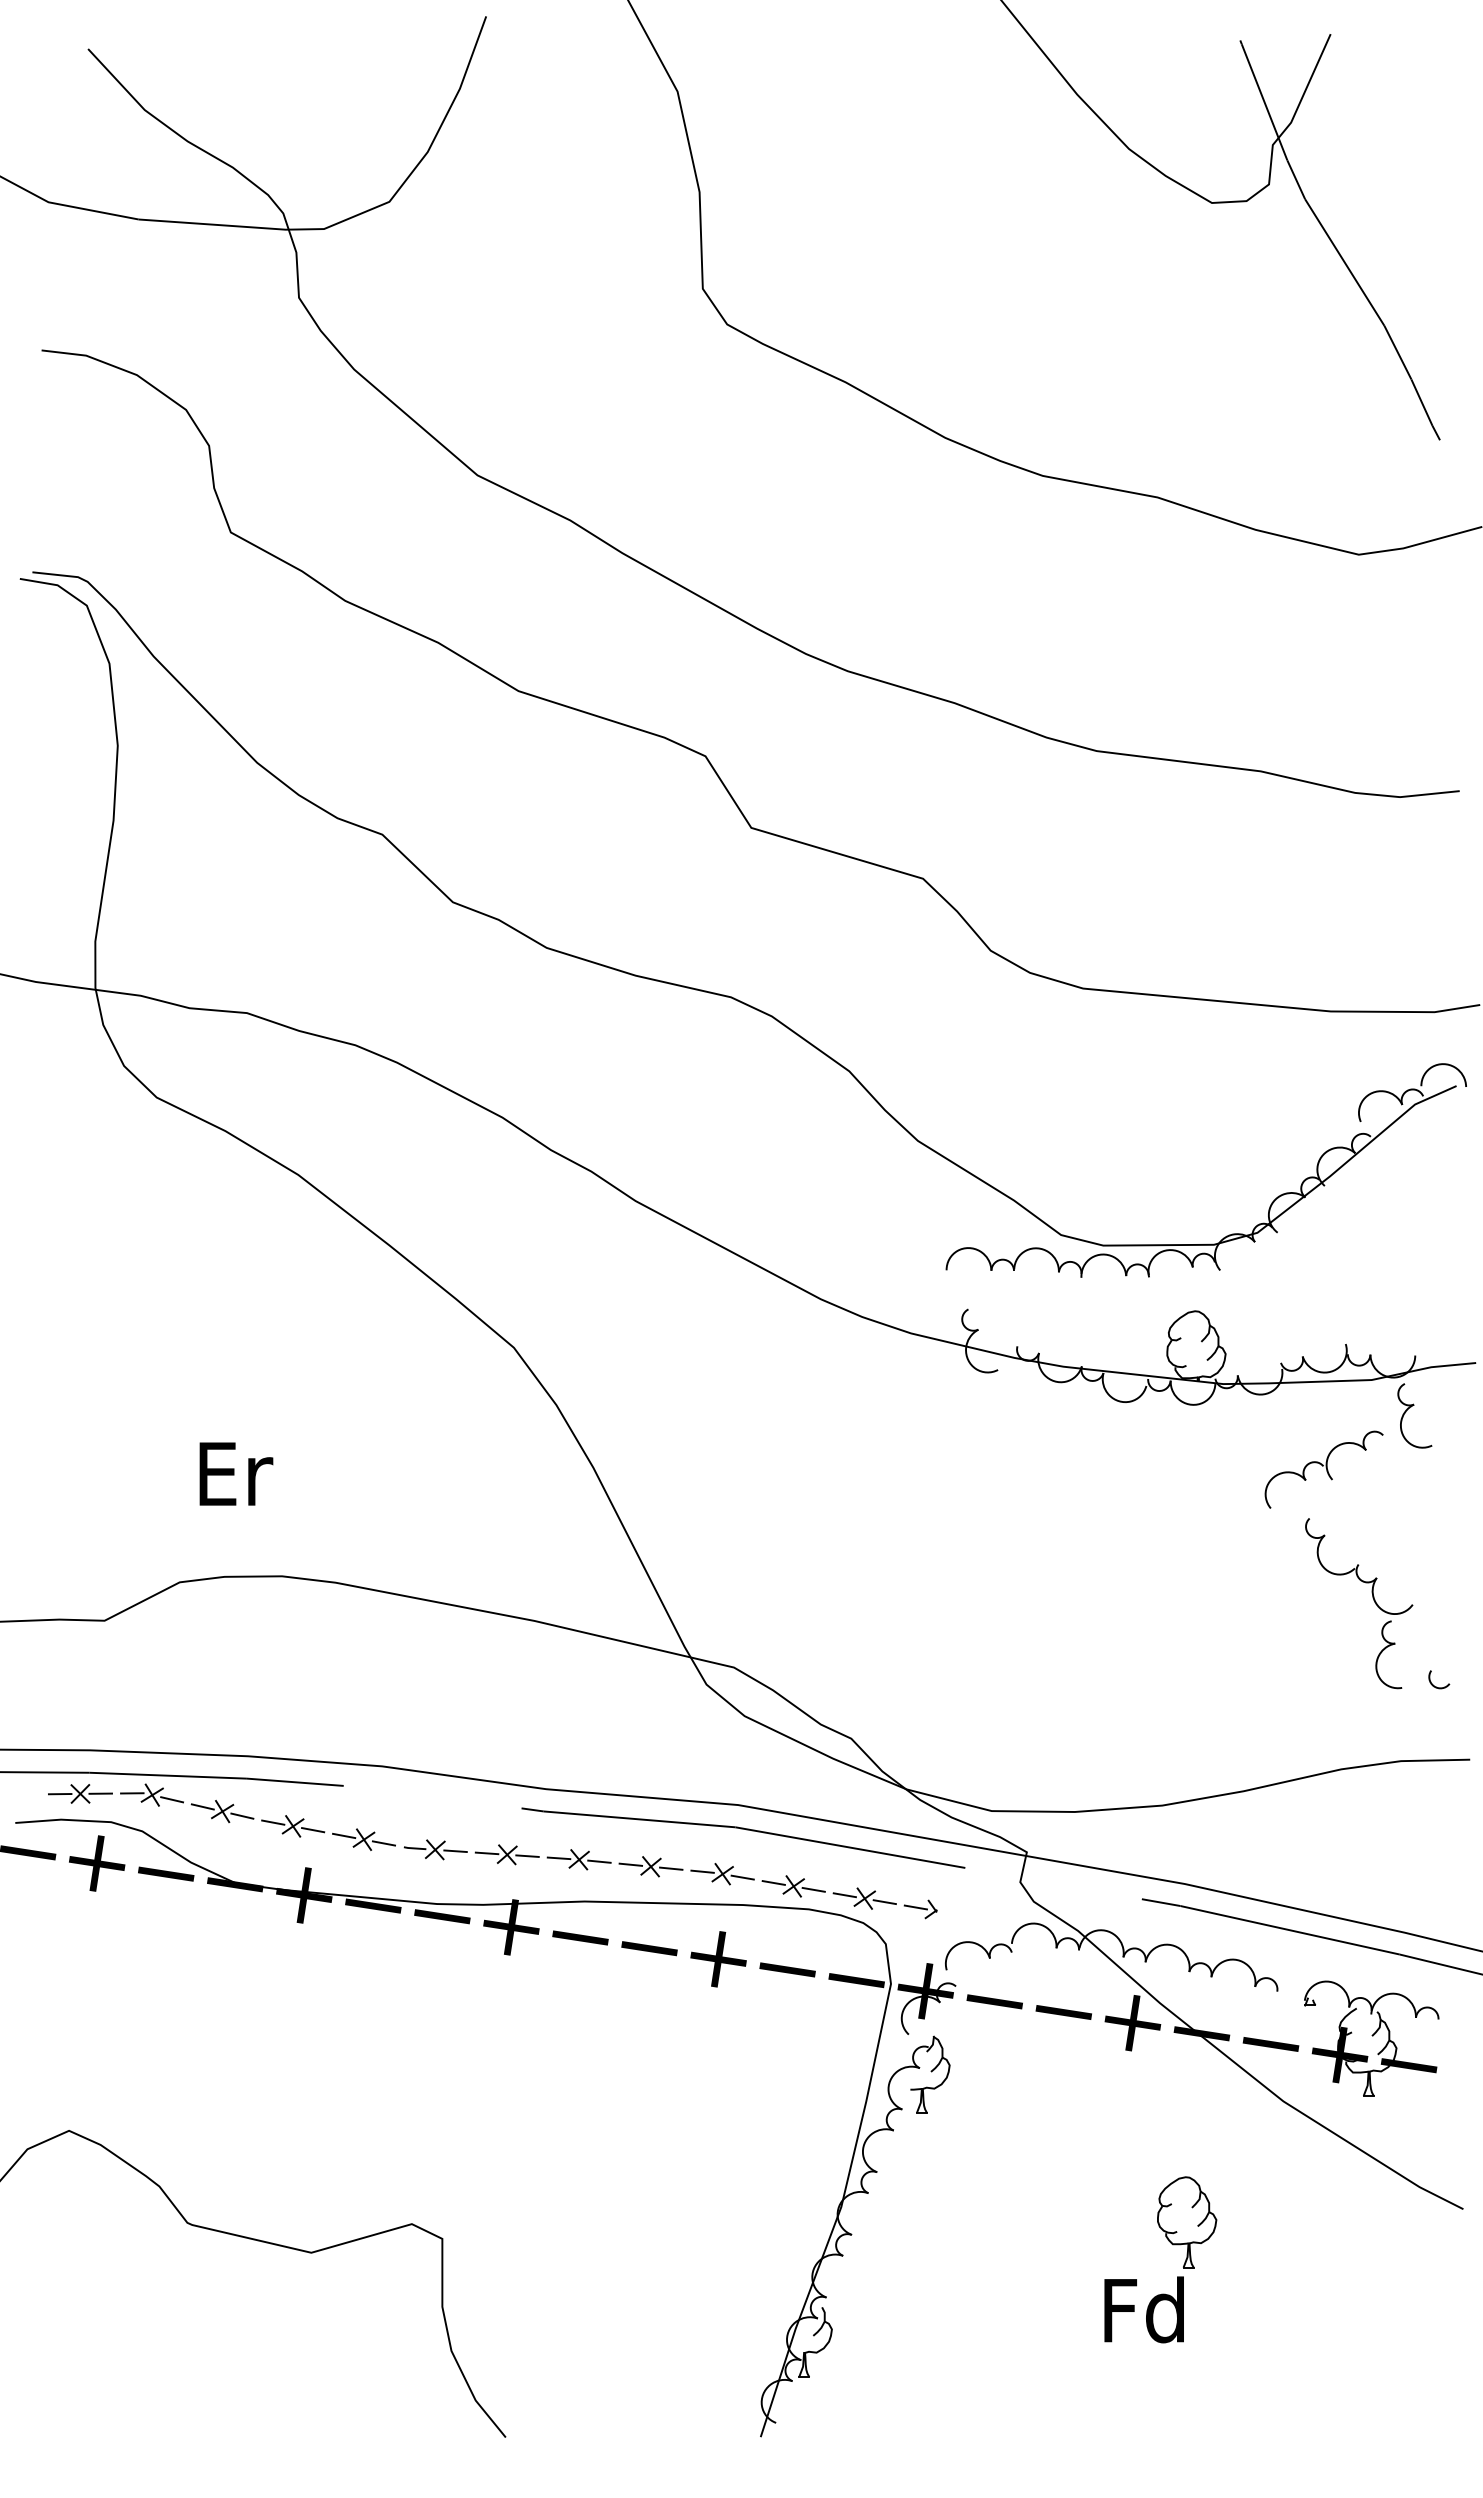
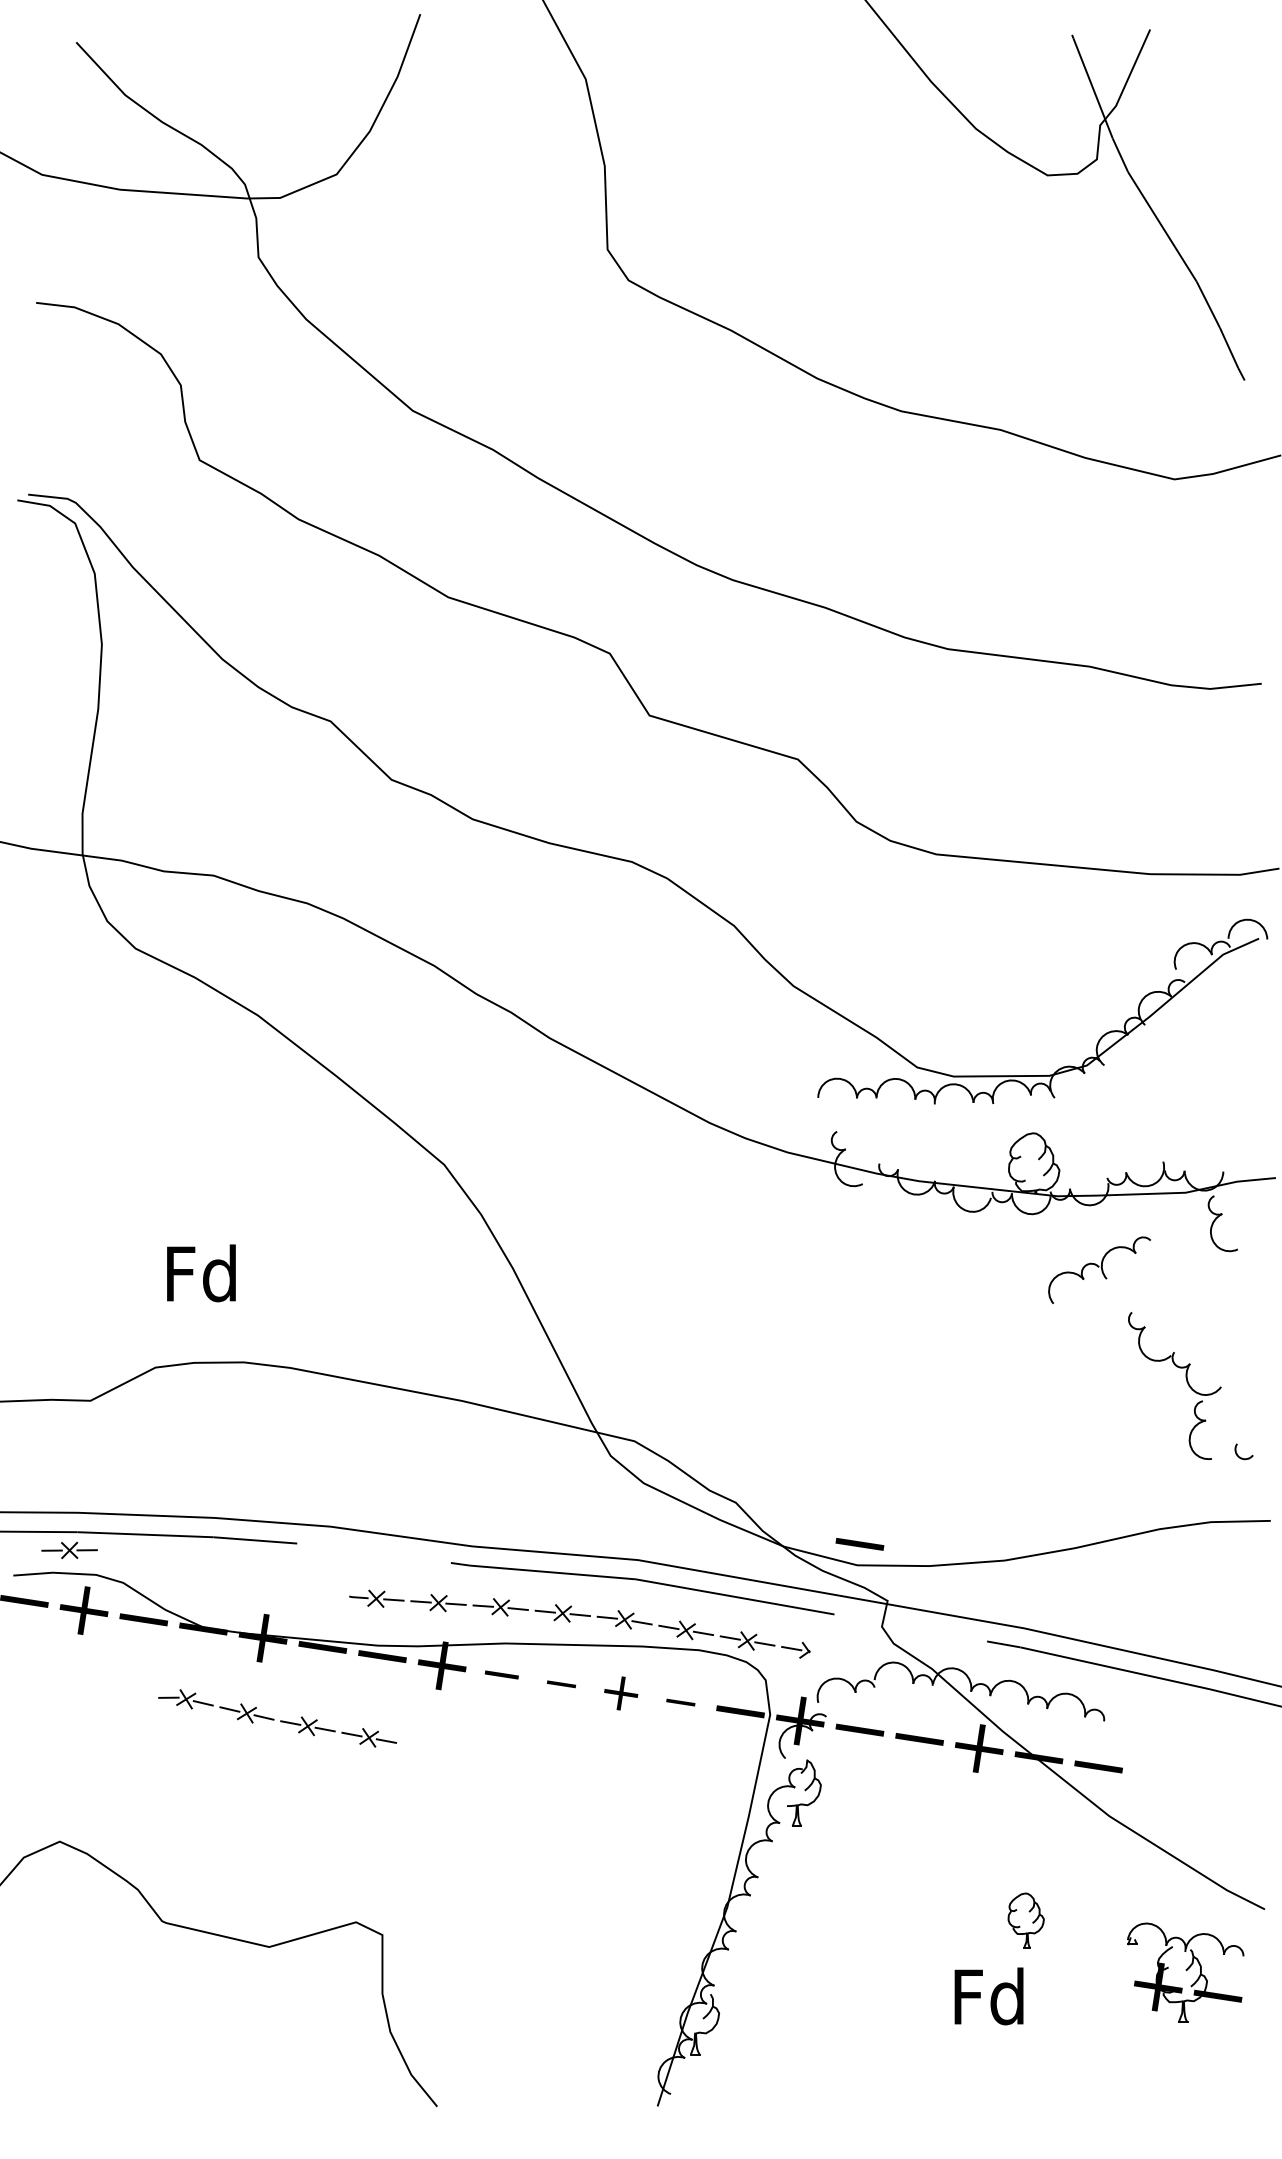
part: (1323, 1469) -> (1099, 1270), moved
text: (233, 1472) -> (201, 1272), Er -> Fd
part: (994, 1786) -> (859, 1544), added
part: (257, 1816) -> (277, 1717), moved
part: (580, 1937) -> (501, 1674), size x0.7
part: (649, 1948) -> (561, 1684), size x0.6
part: (718, 1959) -> (621, 1693), size x0.7
part: (787, 1969) -> (680, 1702), size x0.6
part: (1371, 2038) -> (1185, 1972), moved
part: (1187, 2222) -> (1026, 1920), size x0.7

